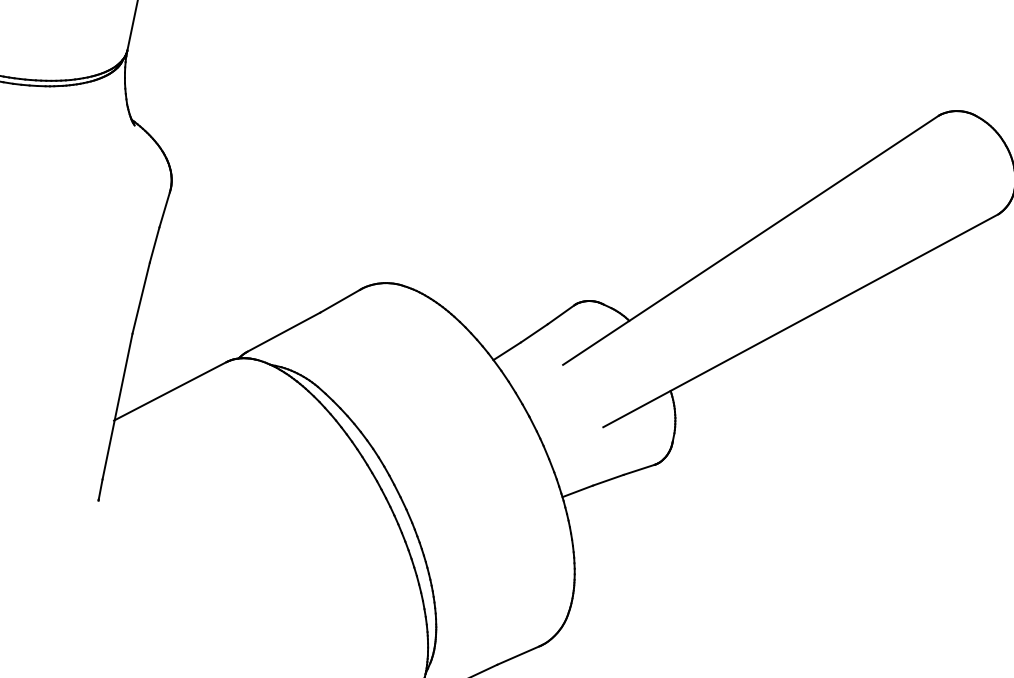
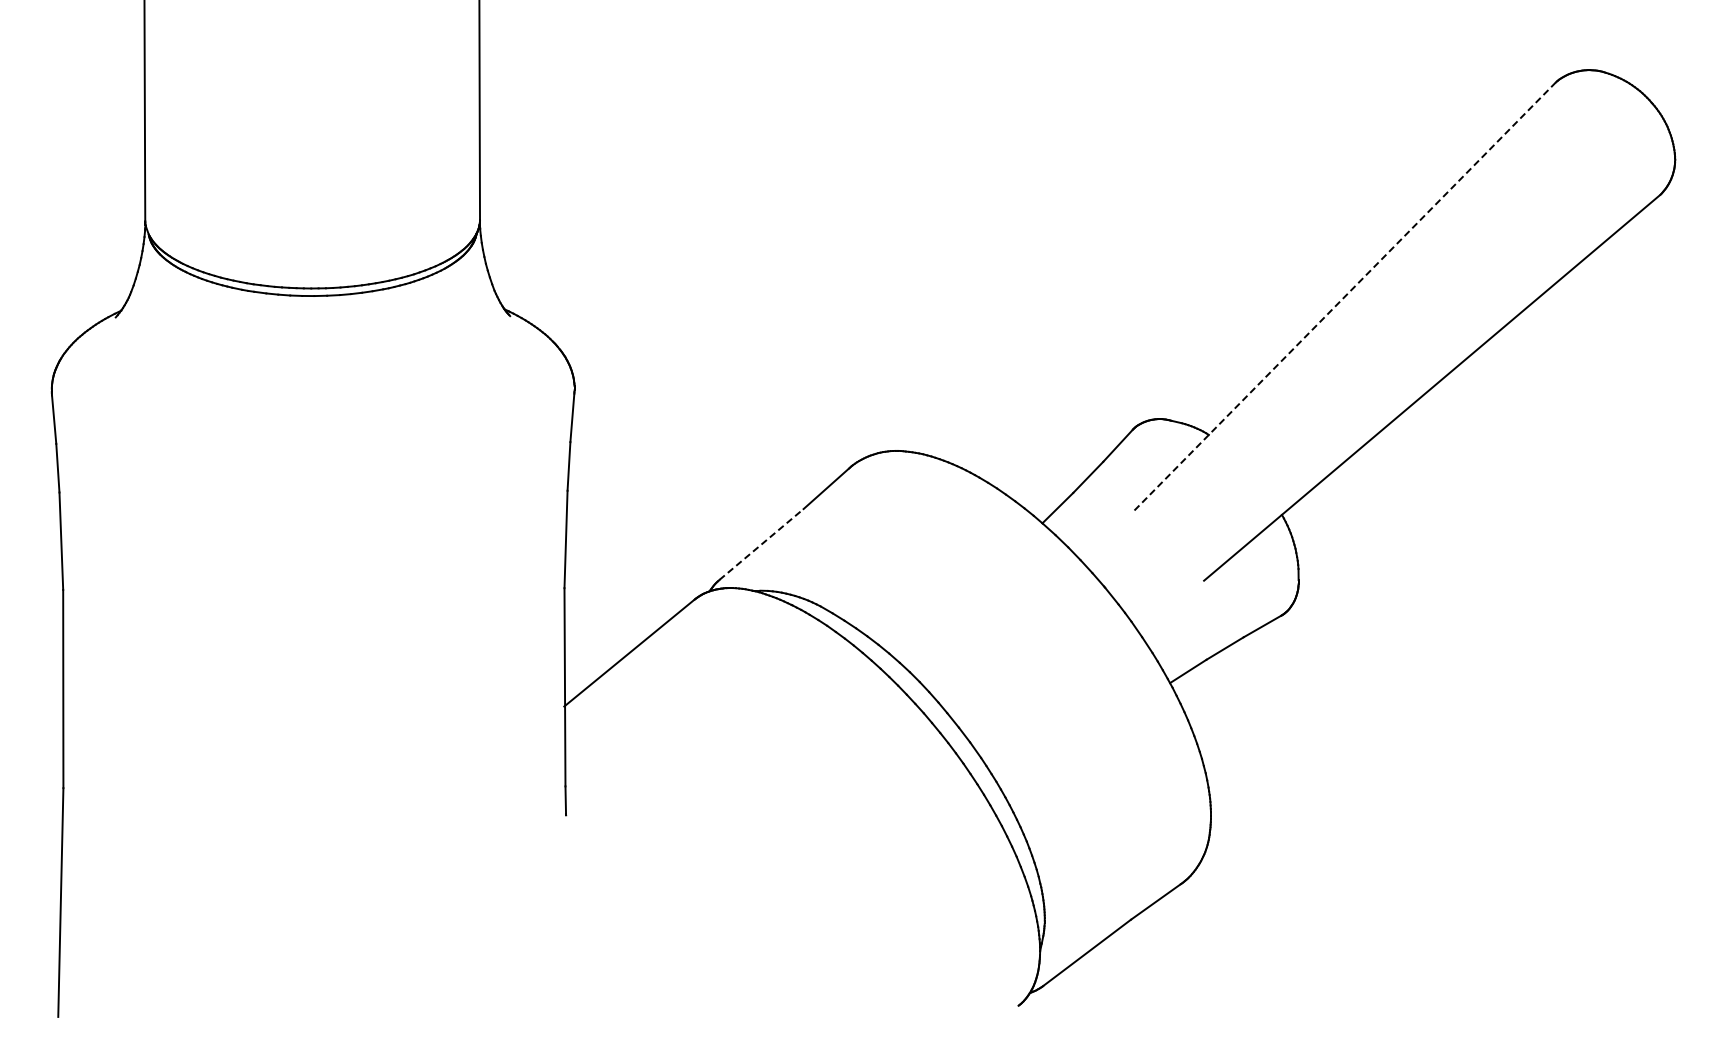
line: (751, 240) -> (1345, 296), solid -> dashed
line: (283, 332) -> (761, 544), solid -> dashed

